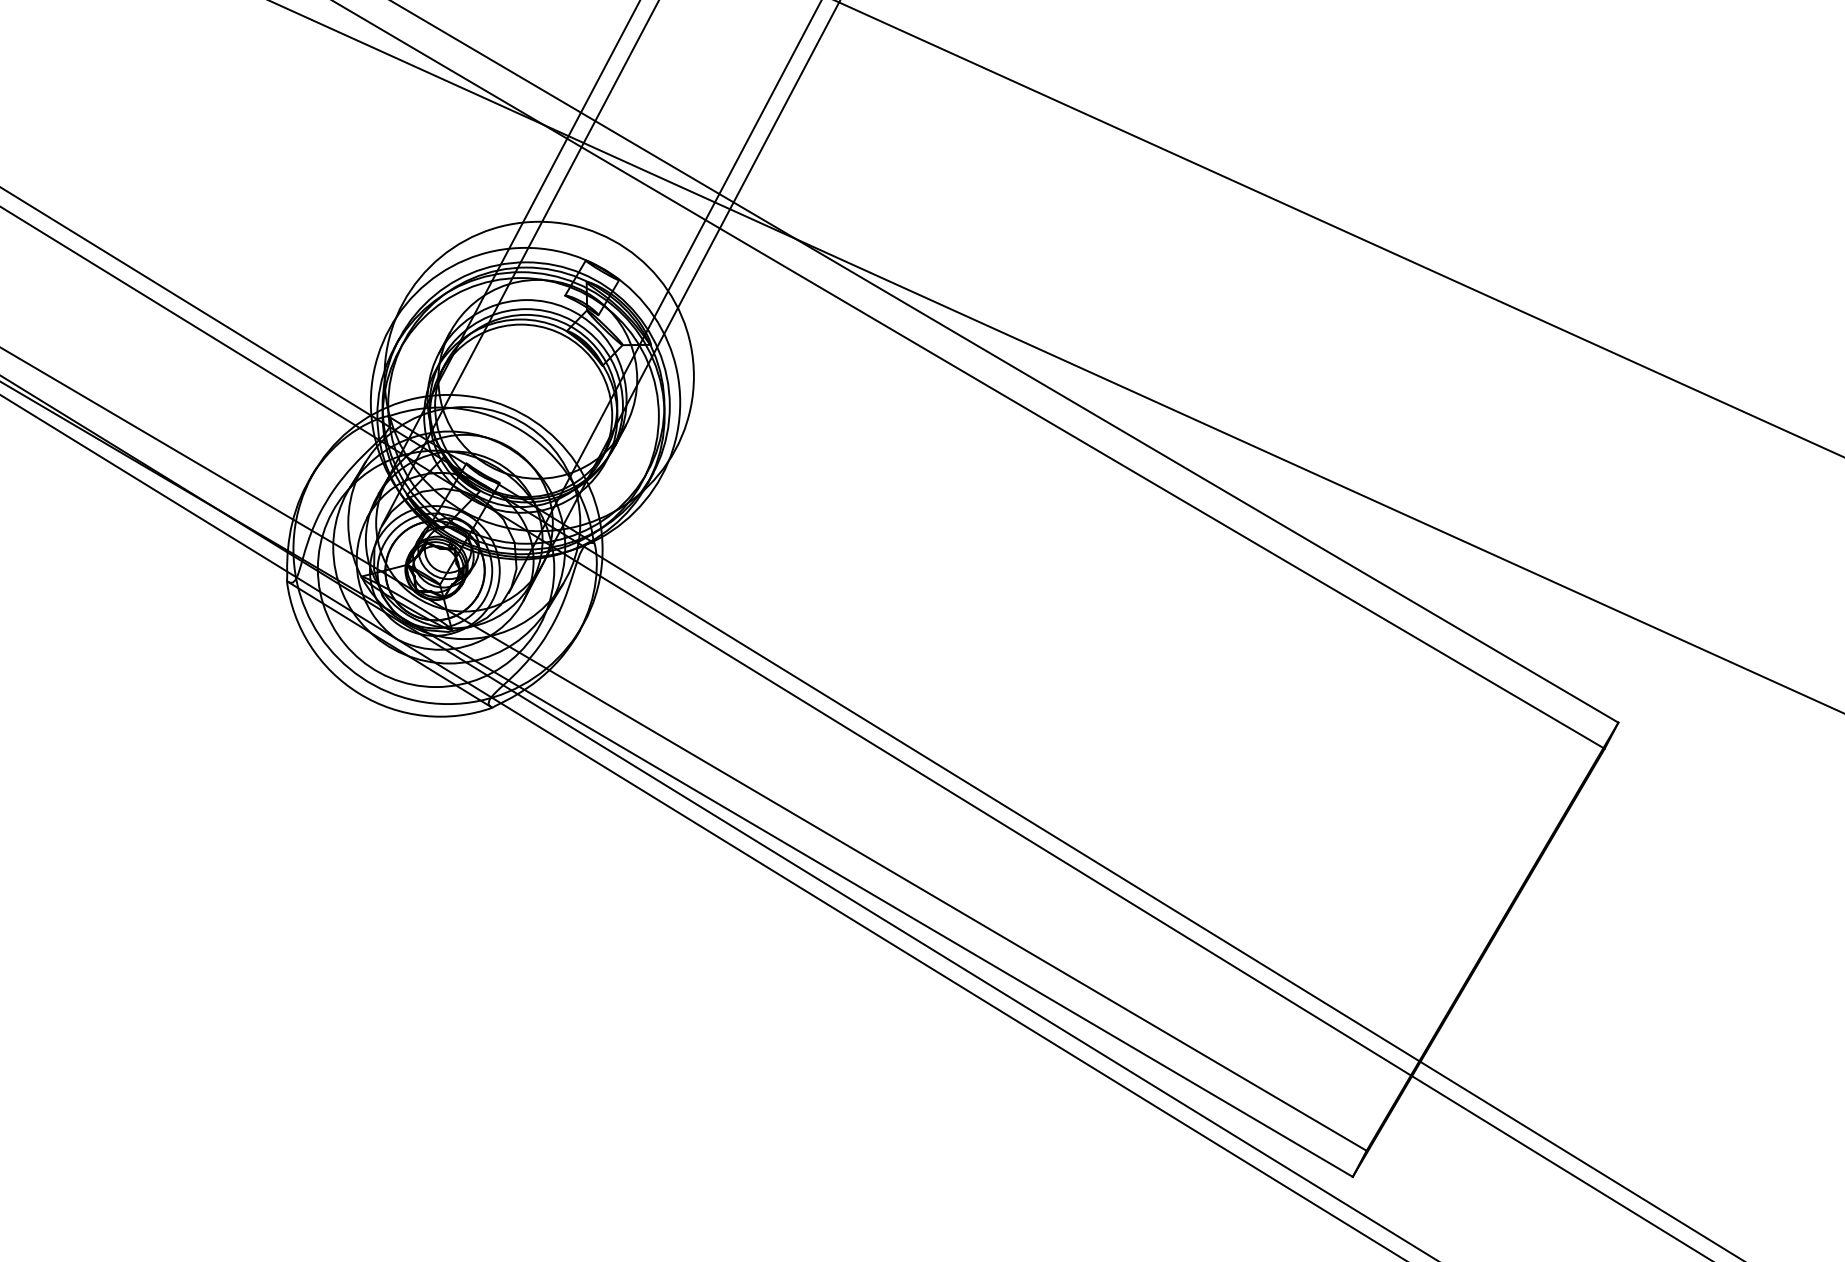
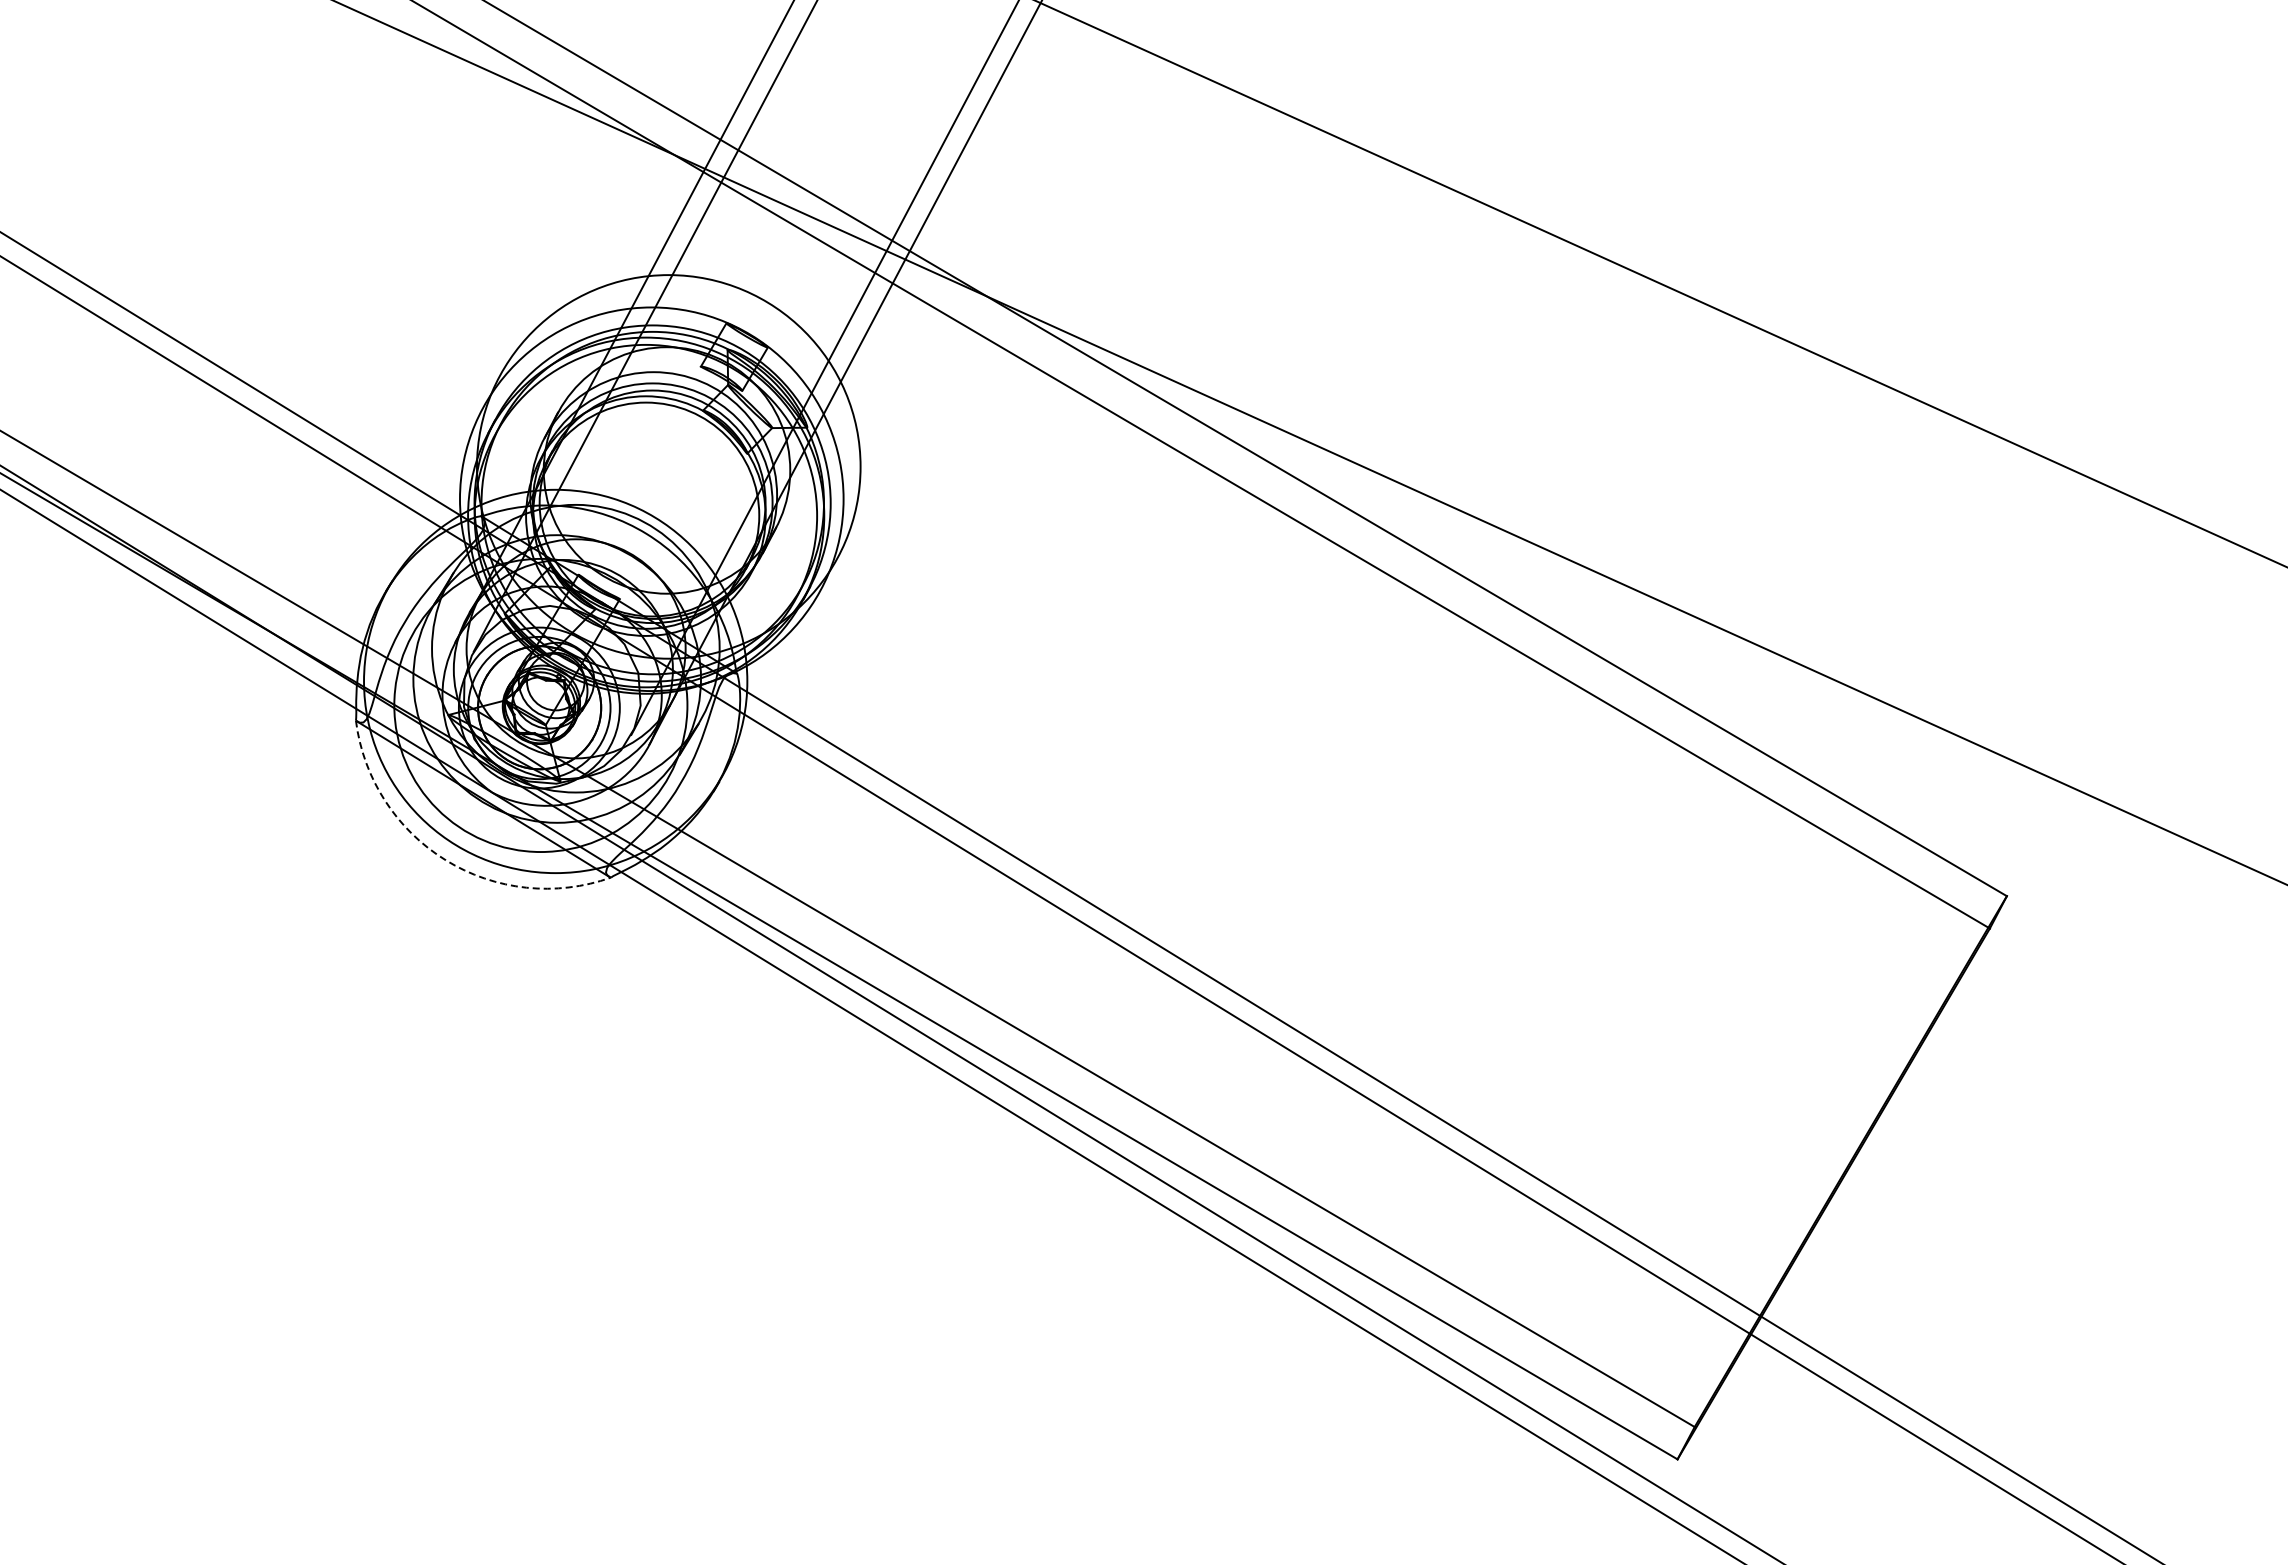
arc: (359, 693) -> (445, 860), solid -> dashed

